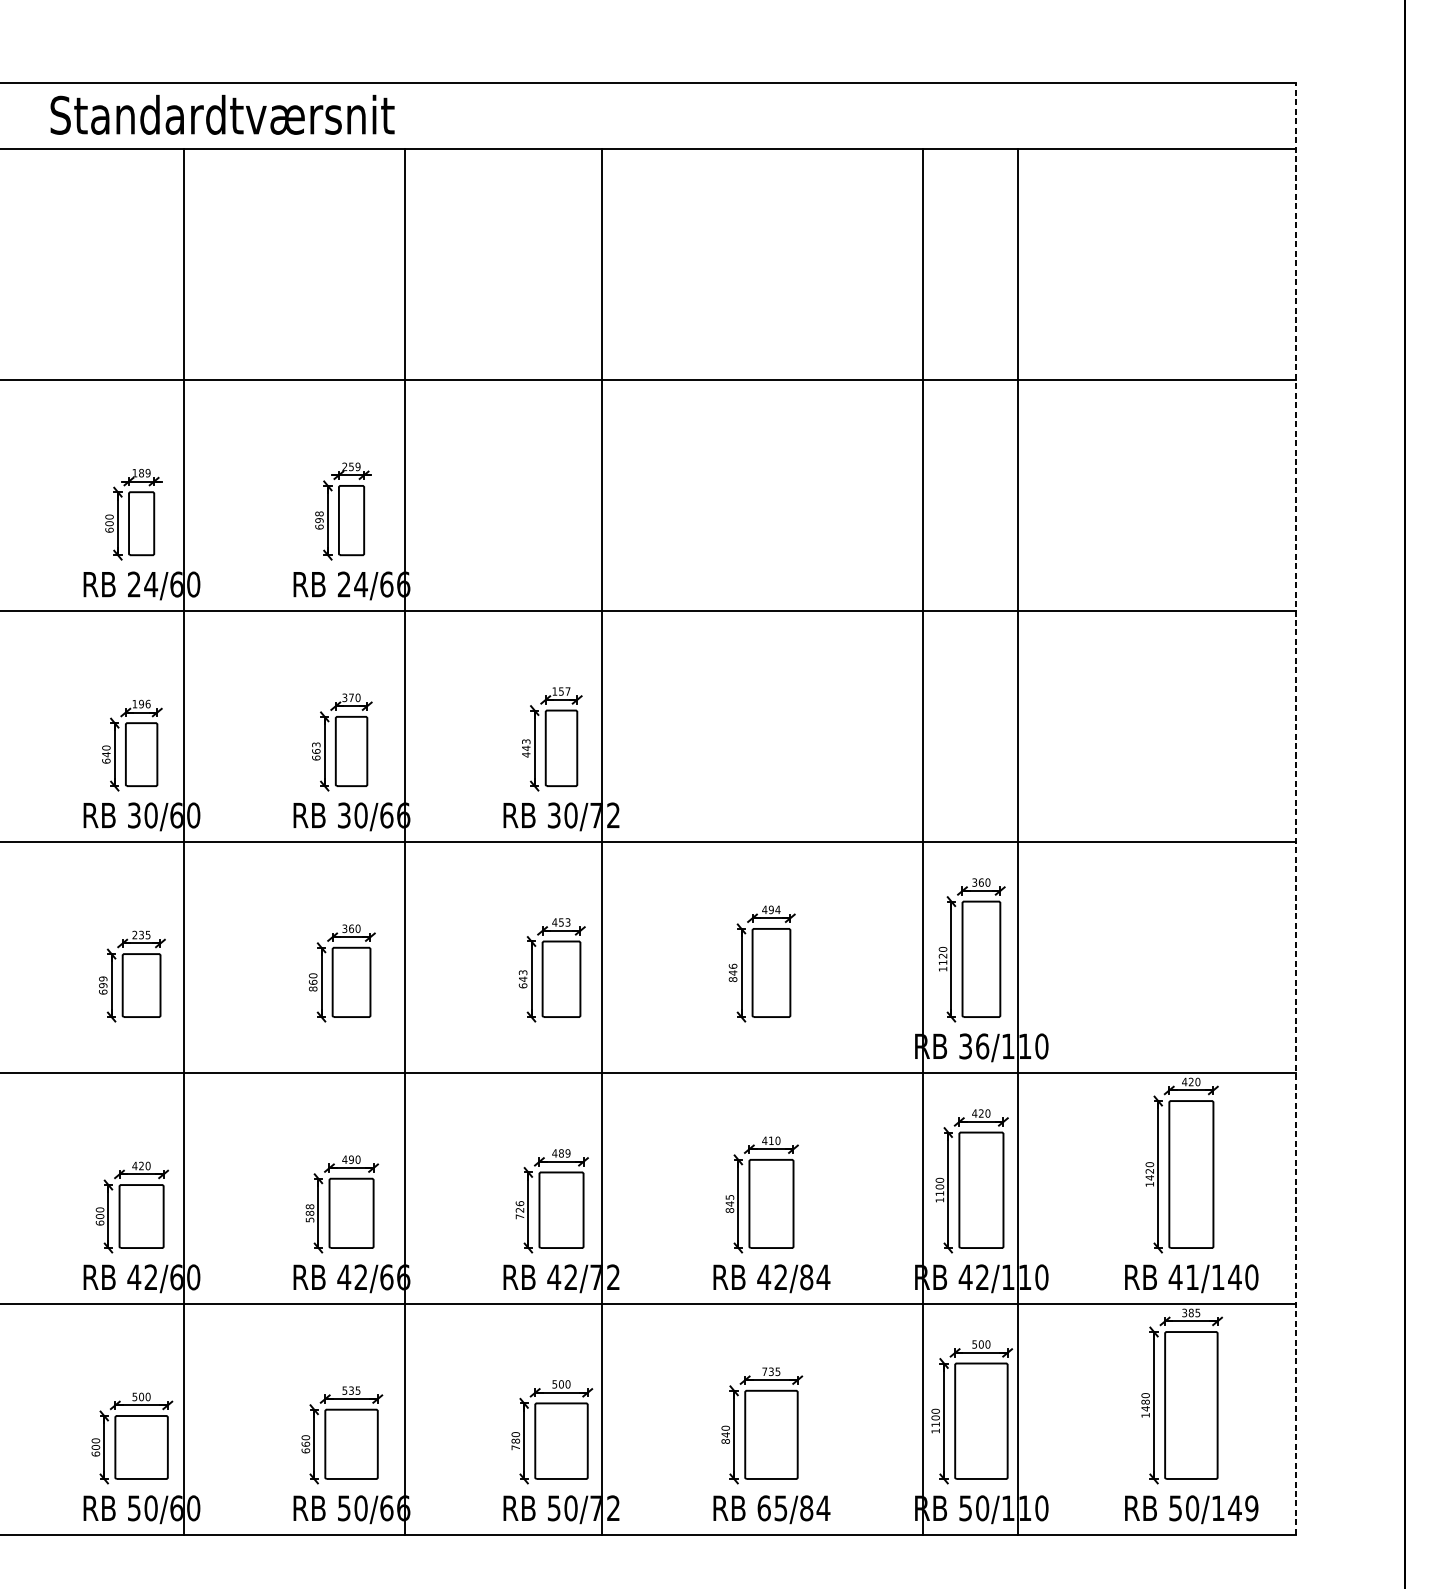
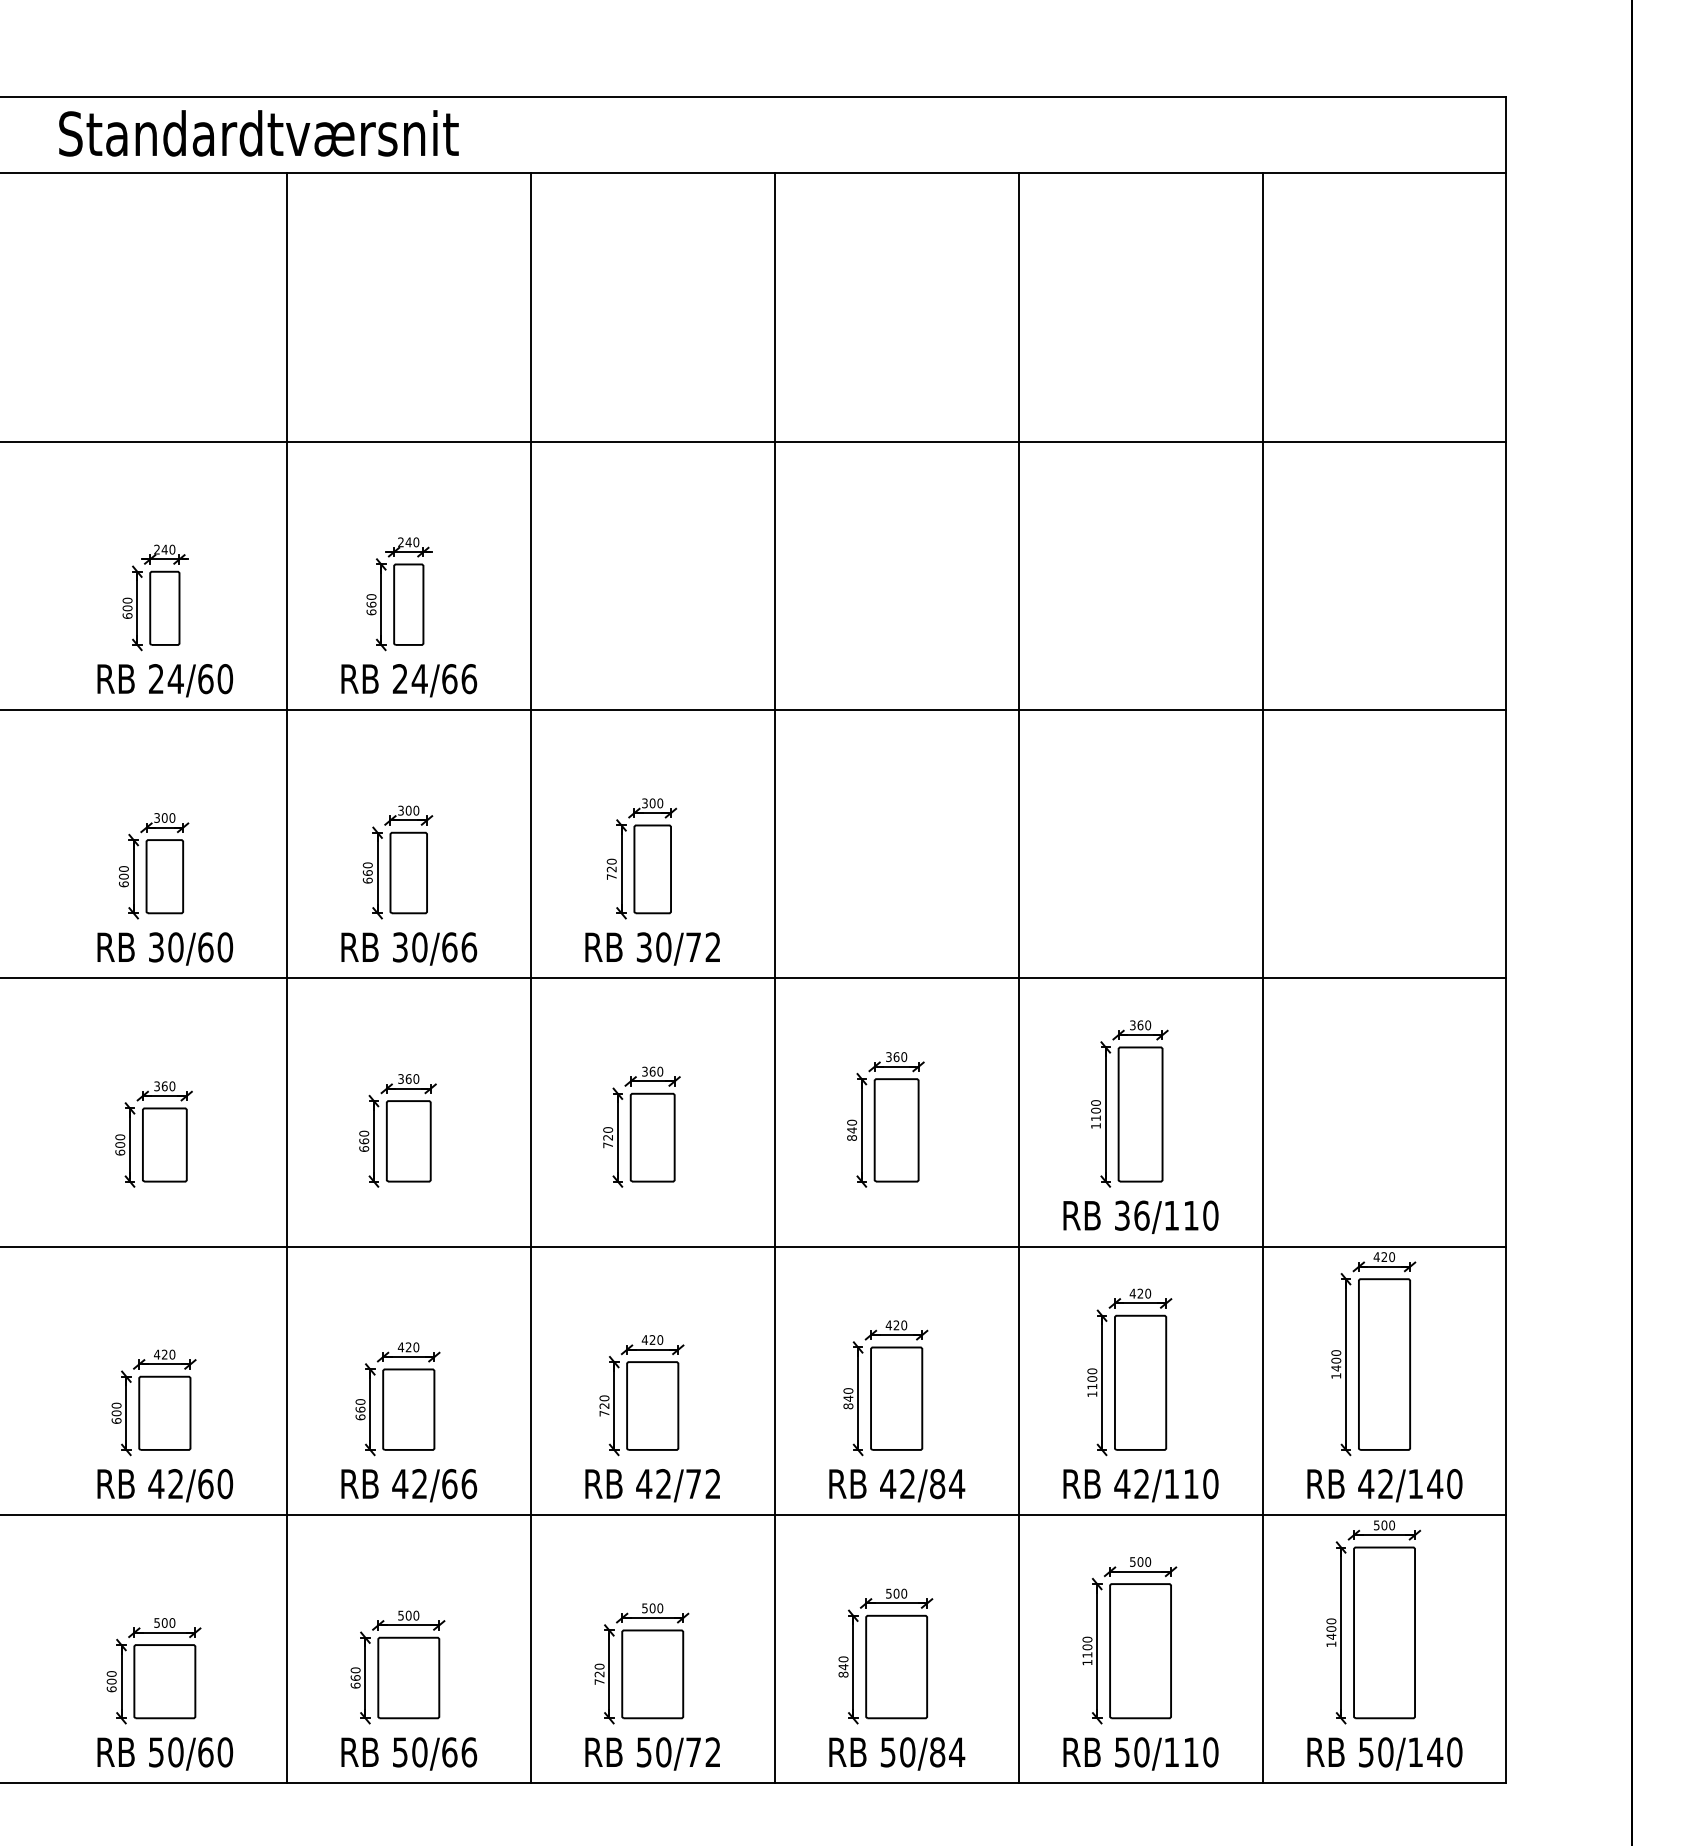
text: (354, 467) -> (412, 542), 259 -> 240
text: (141, 473) -> (164, 549), 189 -> 240
text: (319, 516) -> (371, 600), 698 -> 660
text: (561, 691) -> (652, 803), 157 -> 300
text: (351, 697) -> (408, 810), 370 -> 300
text: (141, 703) -> (164, 817), 196 -> 300
text: (316, 745) -> (367, 865), 663 -> 660
text: (526, 748) -> (611, 869), 443 -> 720
text: (106, 754) -> (123, 876), 640 -> 600
line: (1296, 808) -> (1506, 939), dashed -> solid
line: (183, 842) -> (286, 978), moved
line: (404, 842) -> (530, 978), moved
line: (601, 842) -> (774, 978), moved
line: (922, 842) -> (1018, 978), moved
line: (1017, 842) -> (1262, 978), moved
text: (771, 910) -> (896, 1057), 494 -> 360
text: (561, 922) -> (652, 1071), 453 -> 360
text: (141, 935) -> (164, 1086), 235 -> 360
text: (942, 955) -> (1095, 1110), 1120 -> 1100
text: (732, 966) -> (851, 1122), 846 -> 840
text: (523, 979) -> (608, 1137), 643 -> 720
text: (103, 981) -> (120, 1140), 699 -> 600
text: (312, 988) -> (363, 1148), 860 -> 660
text: (771, 1140) -> (896, 1325), 410 -> 420
text: (563, 1152) -> (655, 1339), 489 -> 420
text: (351, 1159) -> (408, 1347), 490 -> 420
text: (1150, 1171) -> (1336, 1360), 1420 -> 1400
text: (730, 1196) -> (848, 1390), 845 -> 840
text: (519, 1203) -> (603, 1398), 726 -> 720
text: (310, 1213) -> (360, 1409), 588 -> 660
text: (1192, 1276) -> (1385, 1483), 41/140 -> 42/140
text: (1191, 1313) -> (1384, 1525), 385 -> 500
text: (771, 1371) -> (896, 1593), 735 -> 500
text: (354, 1390) -> (412, 1615), 535 -> 500
text: (1145, 1401) -> (1331, 1628), 1480 -> 1400
text: (515, 1441) -> (599, 1674), 780 -> 720
text: (772, 1508) -> (897, 1752), 65/84 -> 50/84
text: (1251, 1508) -> (1454, 1752), 50/149 -> 50/140

